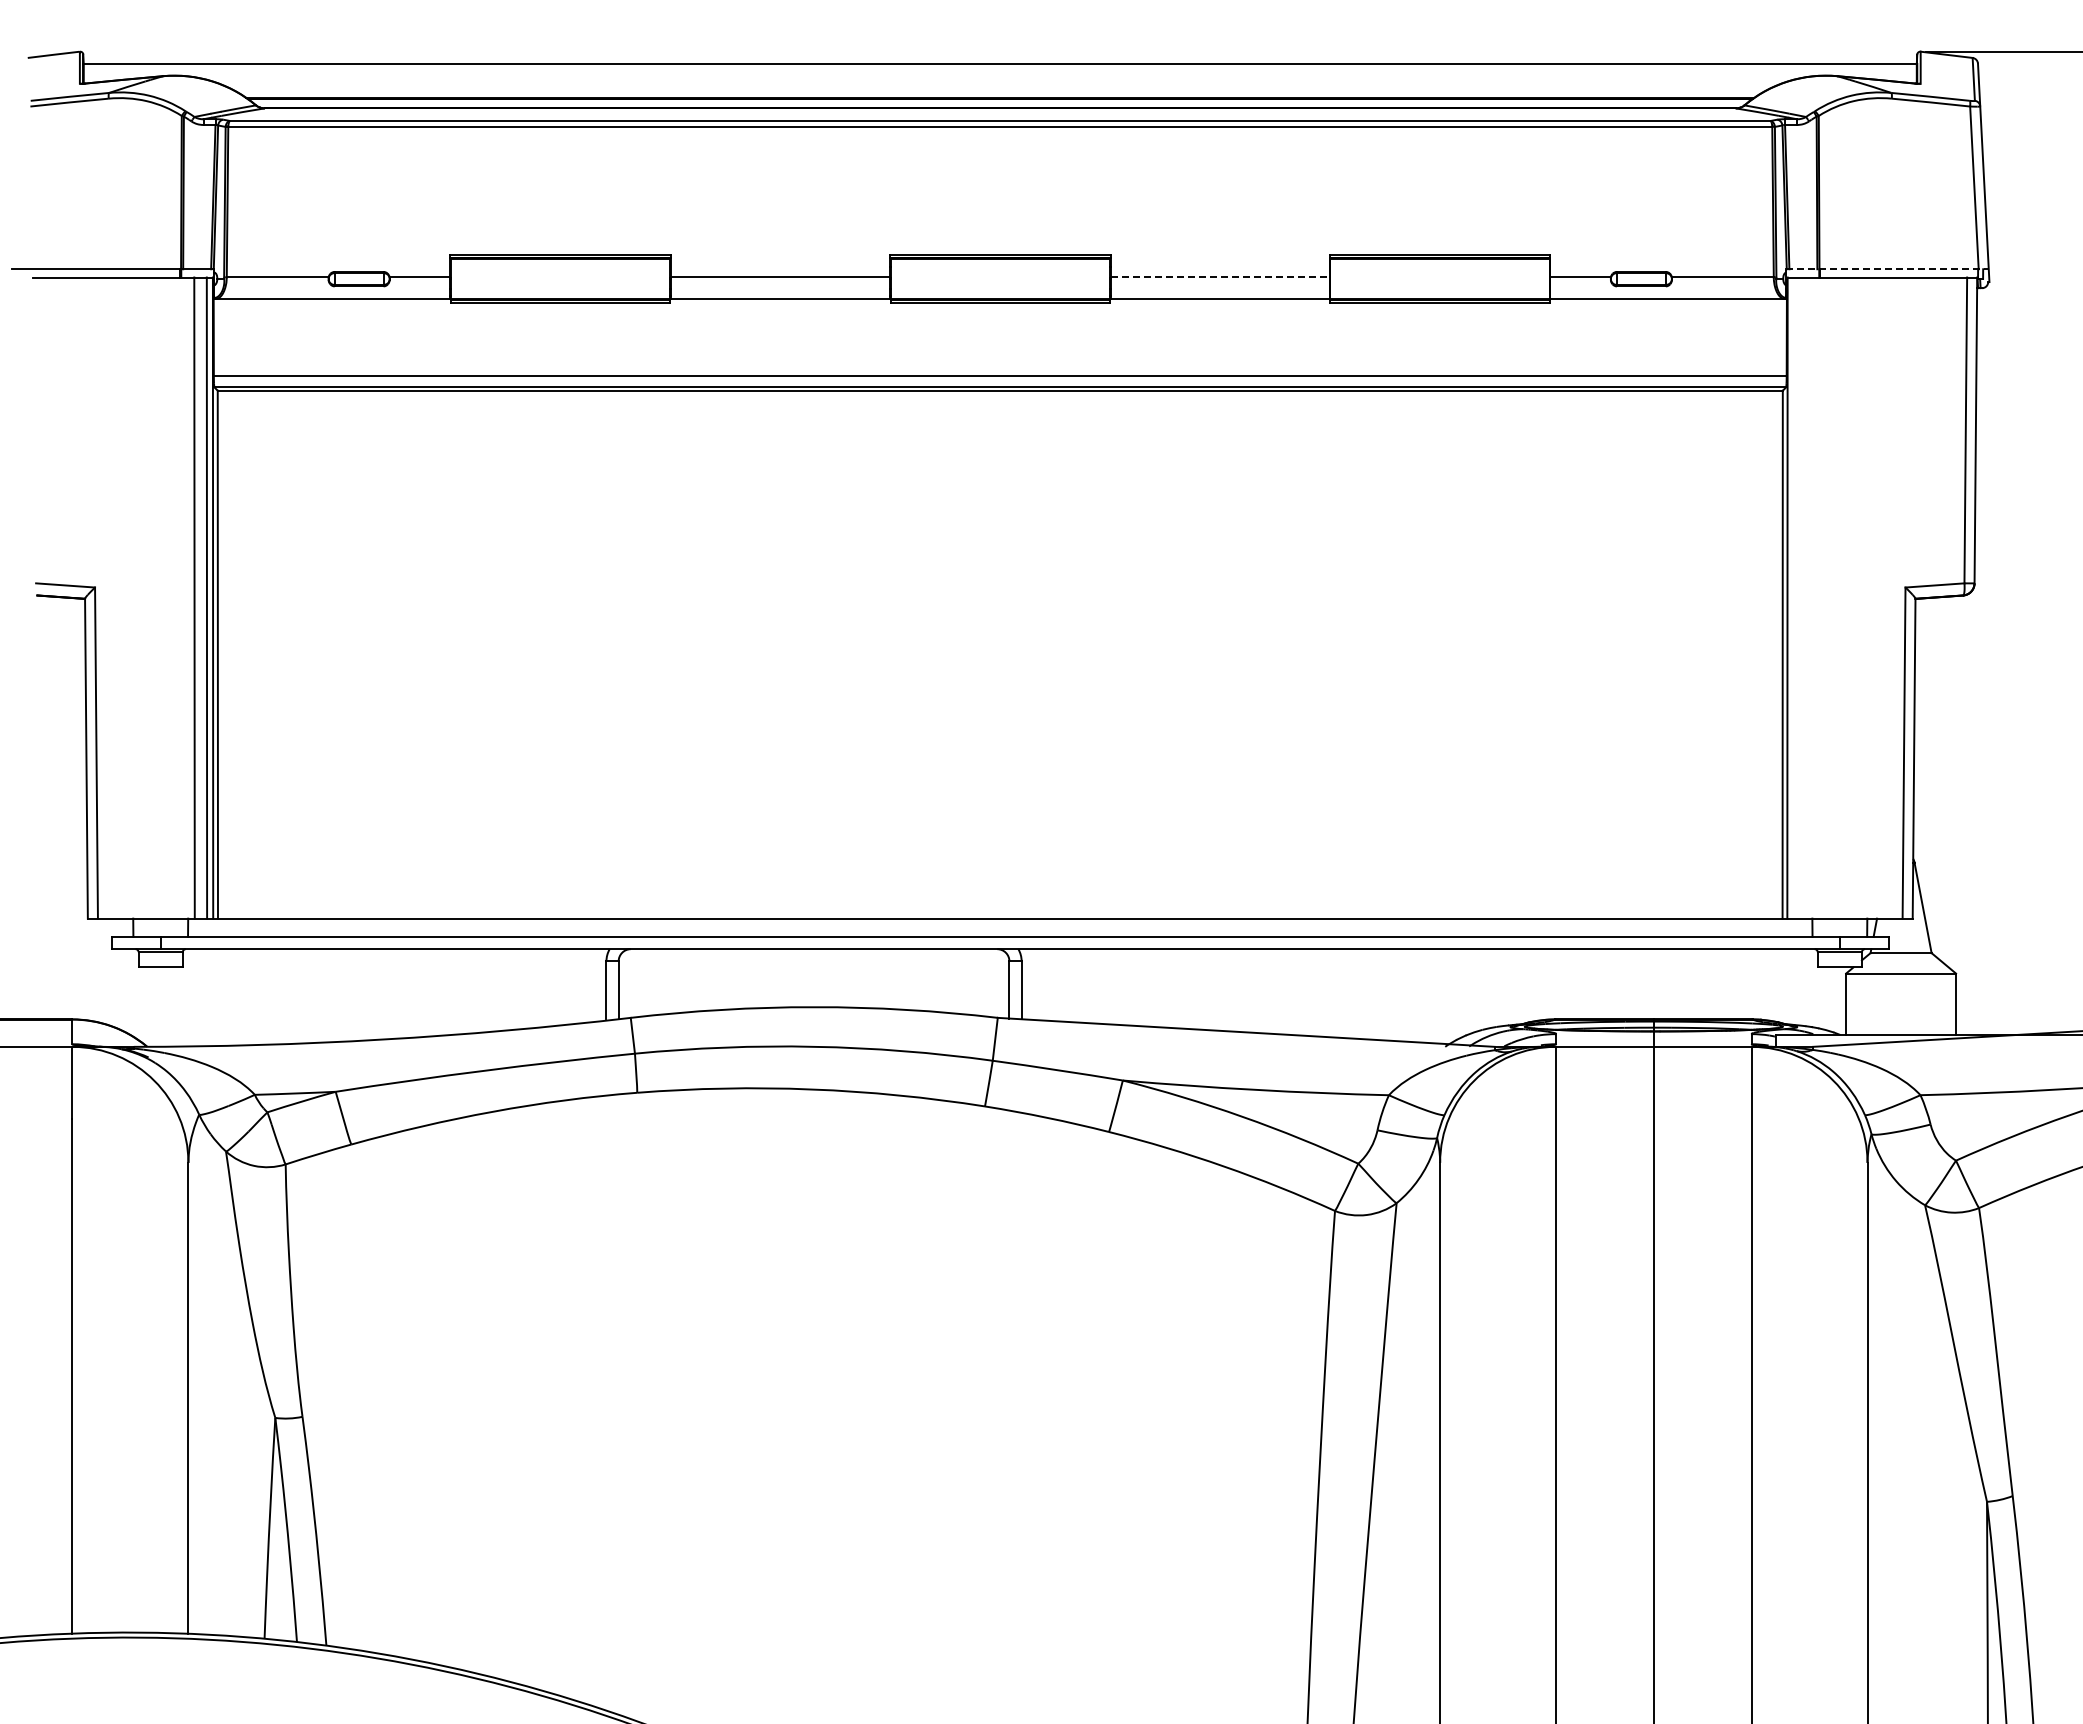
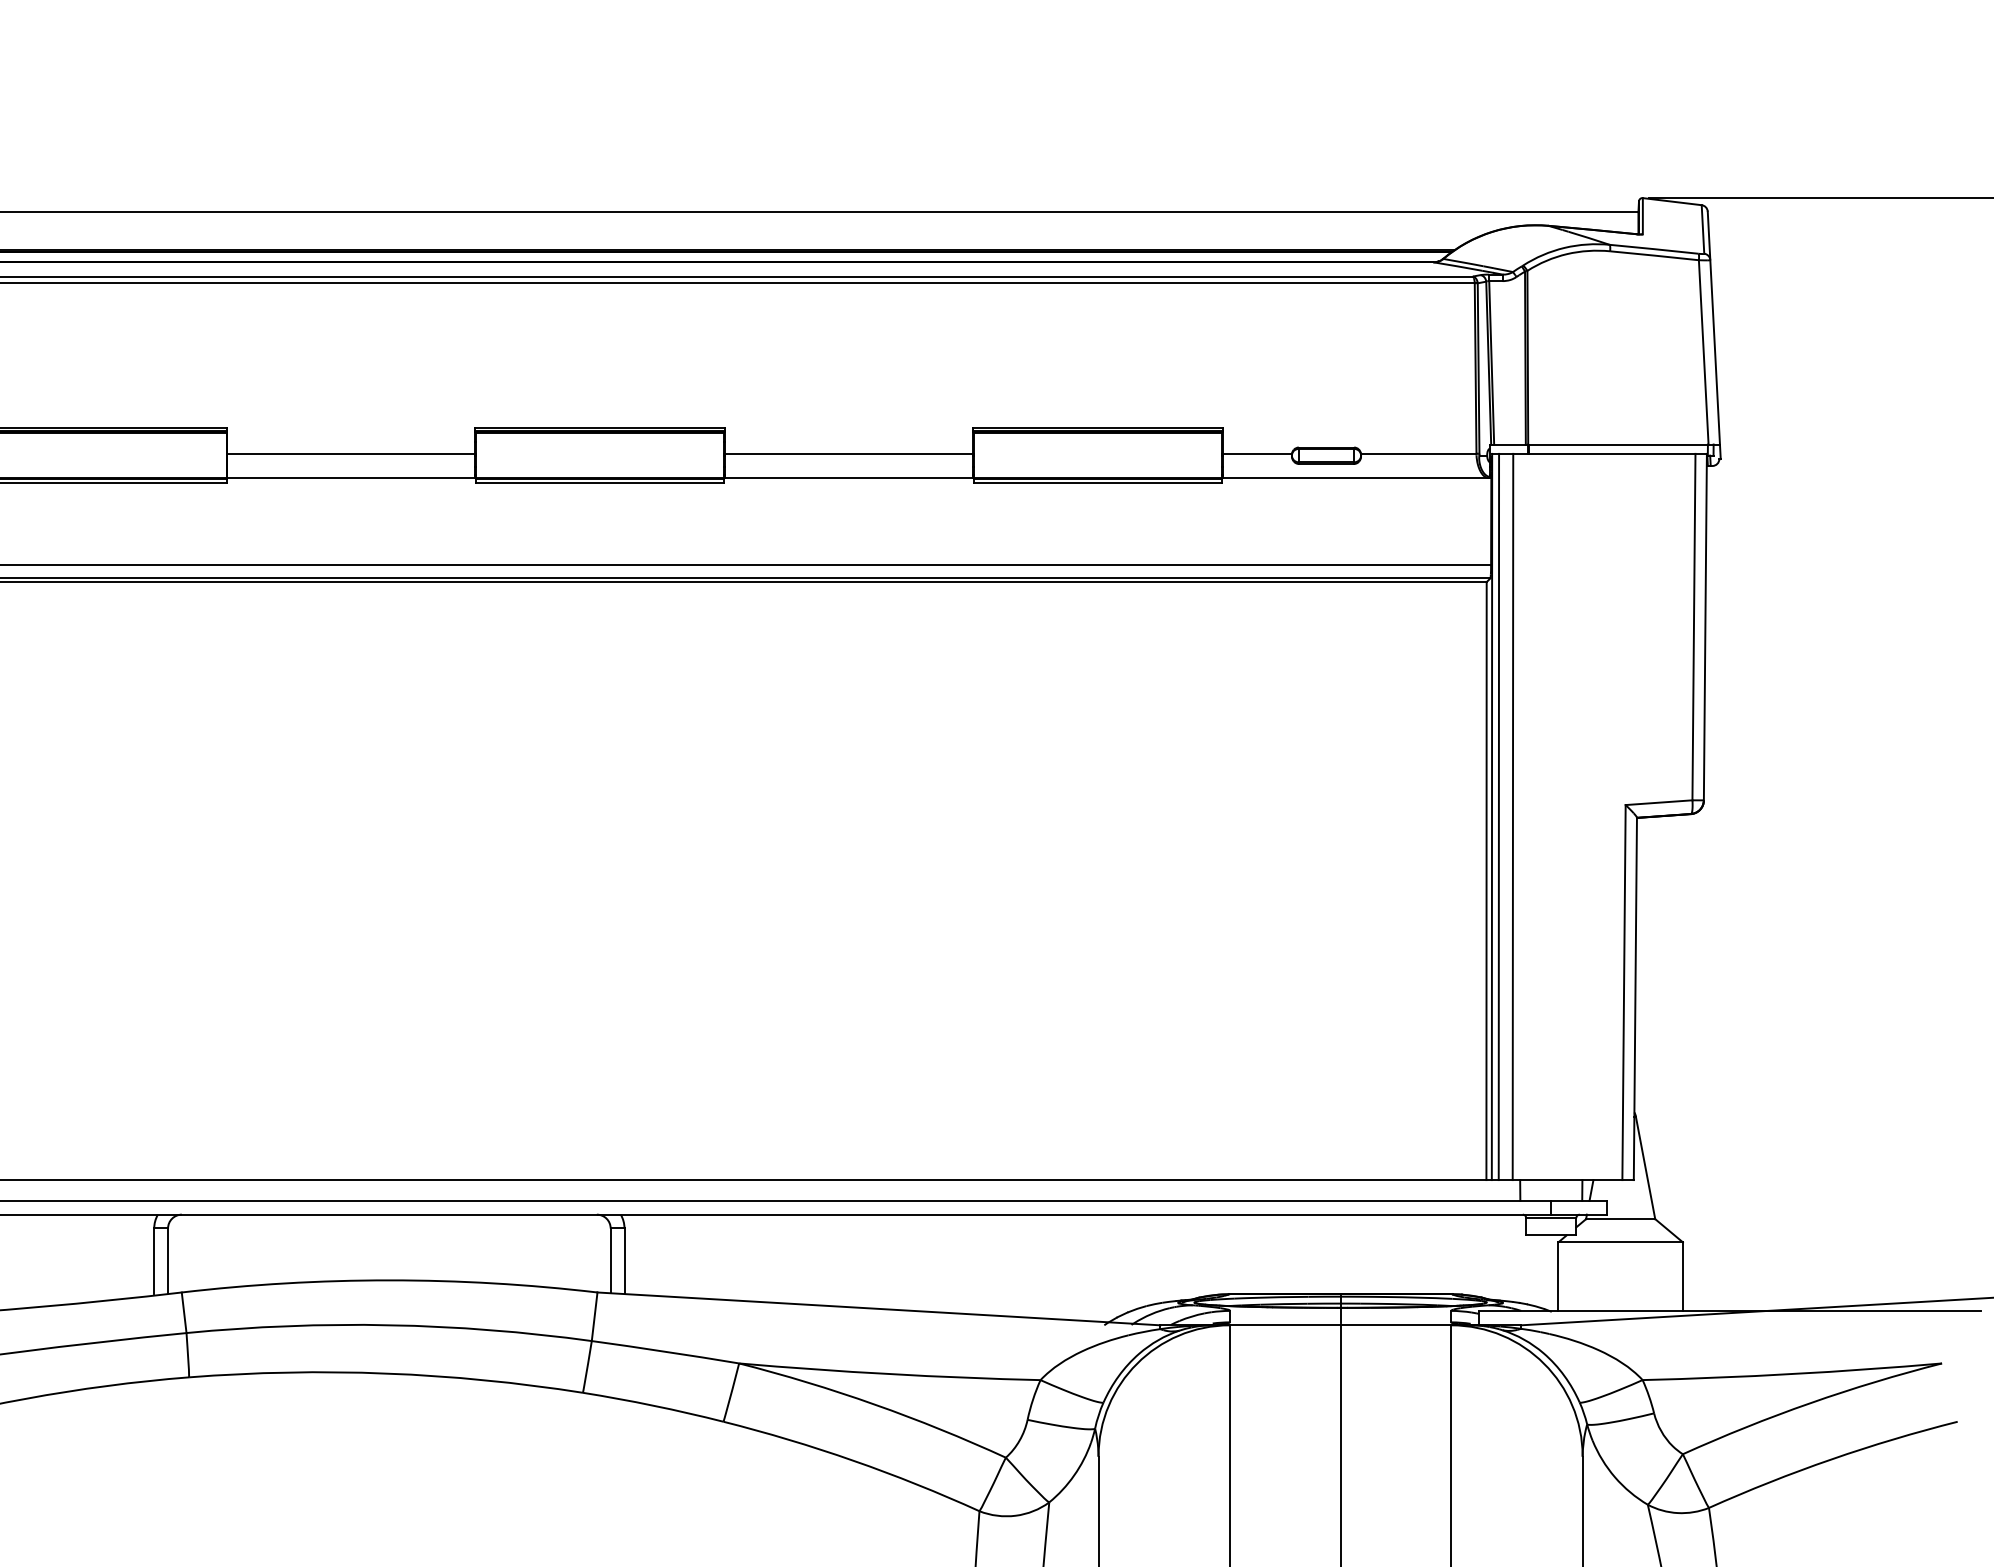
line: (1887, 269) -> (1605, 444), dashed -> solid
line: (1220, 277) -> (849, 453), dashed -> solid
line: (1793, 597) -> (1498, 816), added
line: (1805, 597) -> (1512, 816), added

